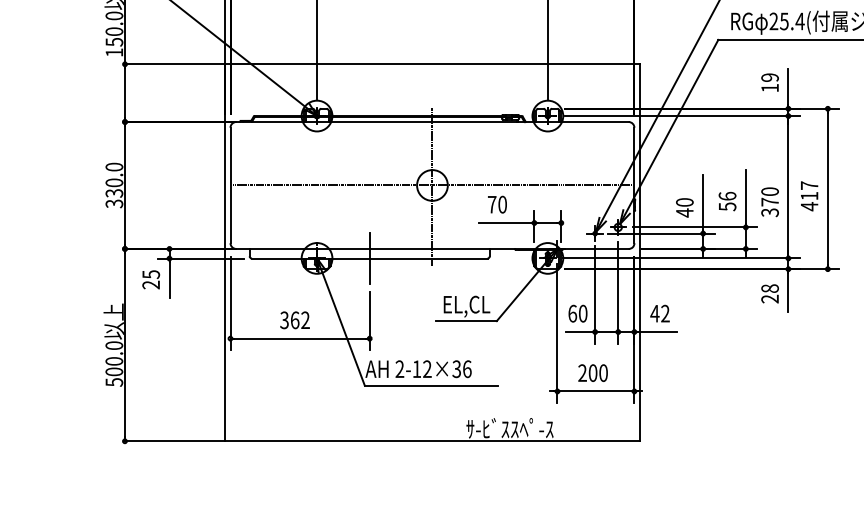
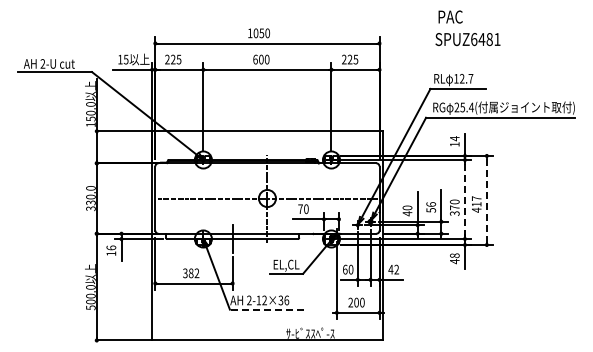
text: (769, 77) -> (454, 138), 19 -> 14
line: (787, 187) -> (464, 199), solid -> dashed
line: (827, 187) -> (486, 199), solid -> dashed
text: (151, 279) -> (111, 250), 25 -> 16
text: (769, 298) -> (454, 261), 28 -> 48
text: (293, 320) -> (190, 273), 362 -> 382
line: (430, 385) -> (266, 309), solid -> dashed

